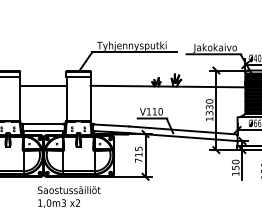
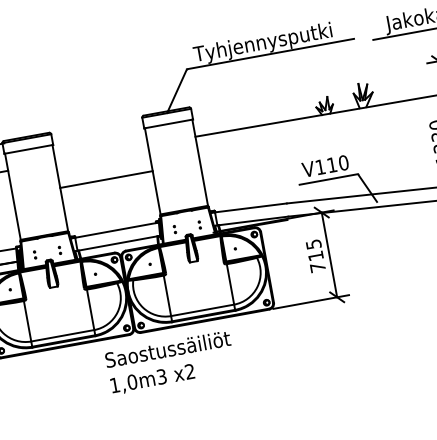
line: (43, 85) -> (106, 178), moved
text: (69, 196) -> (170, 361), moved

